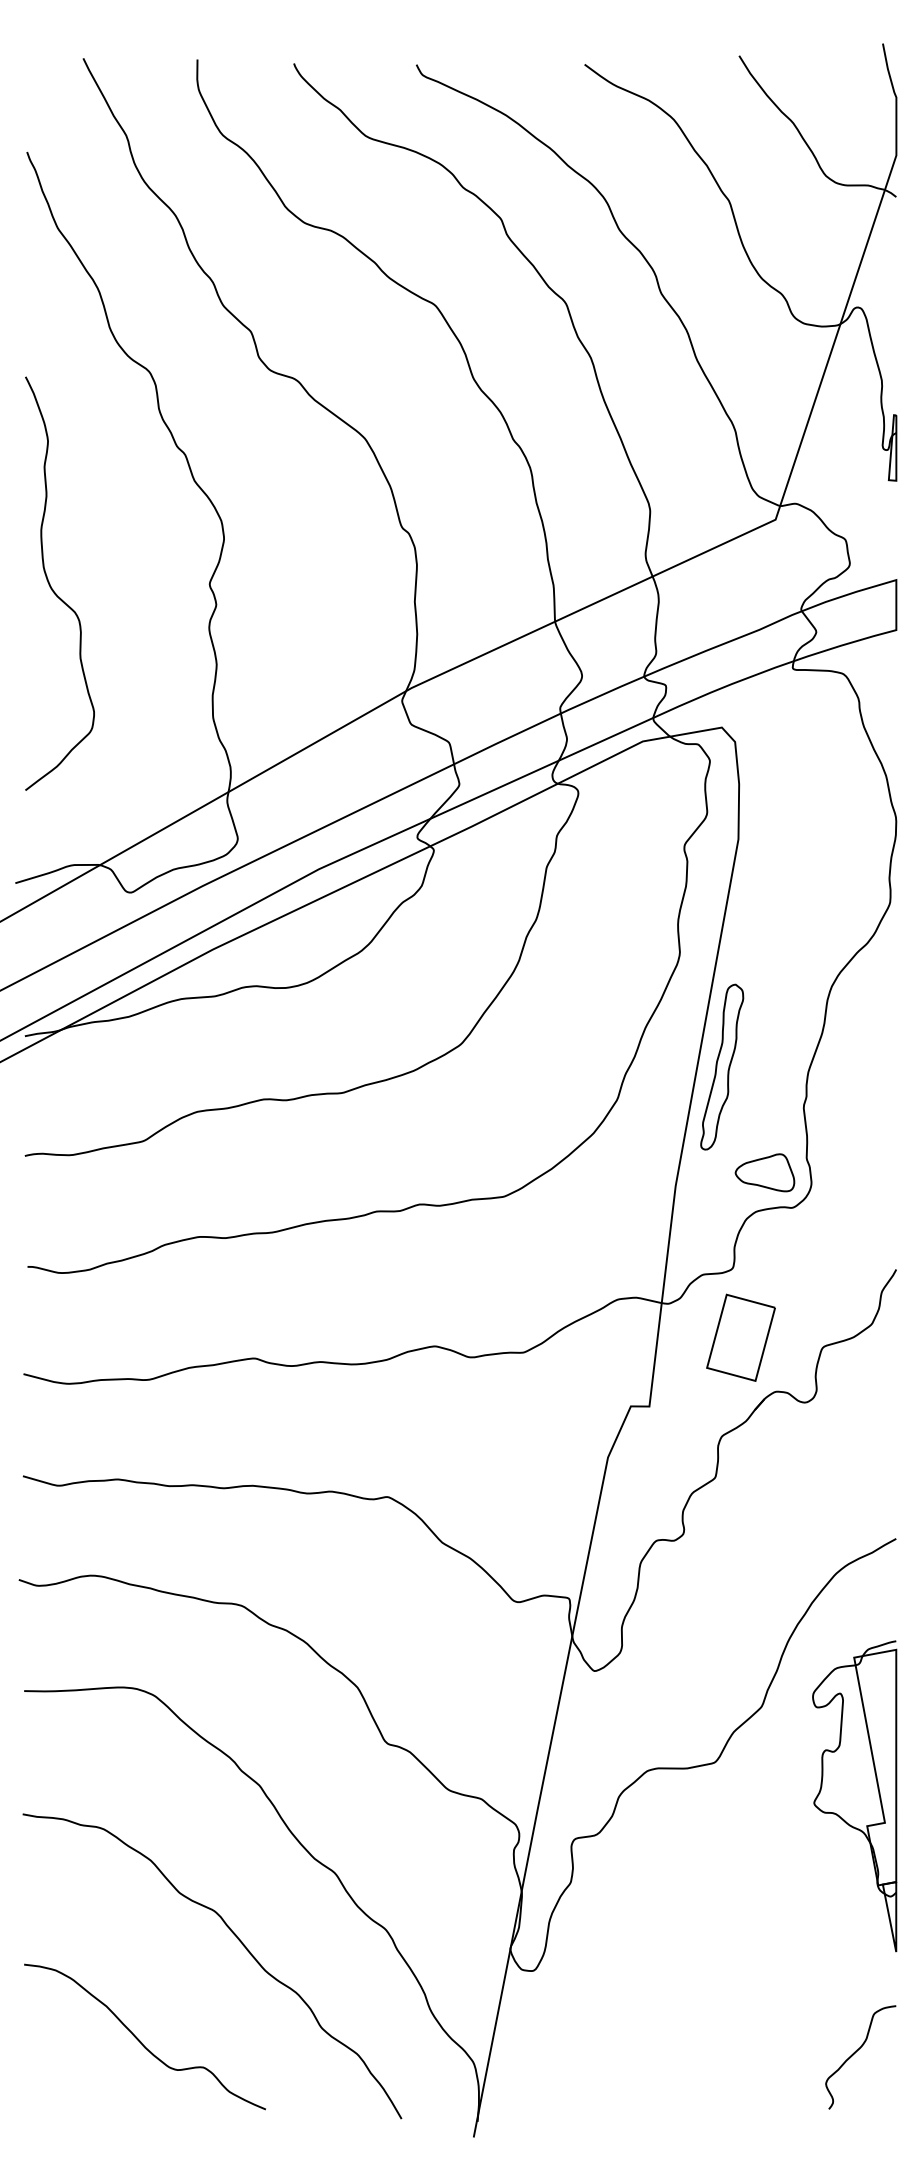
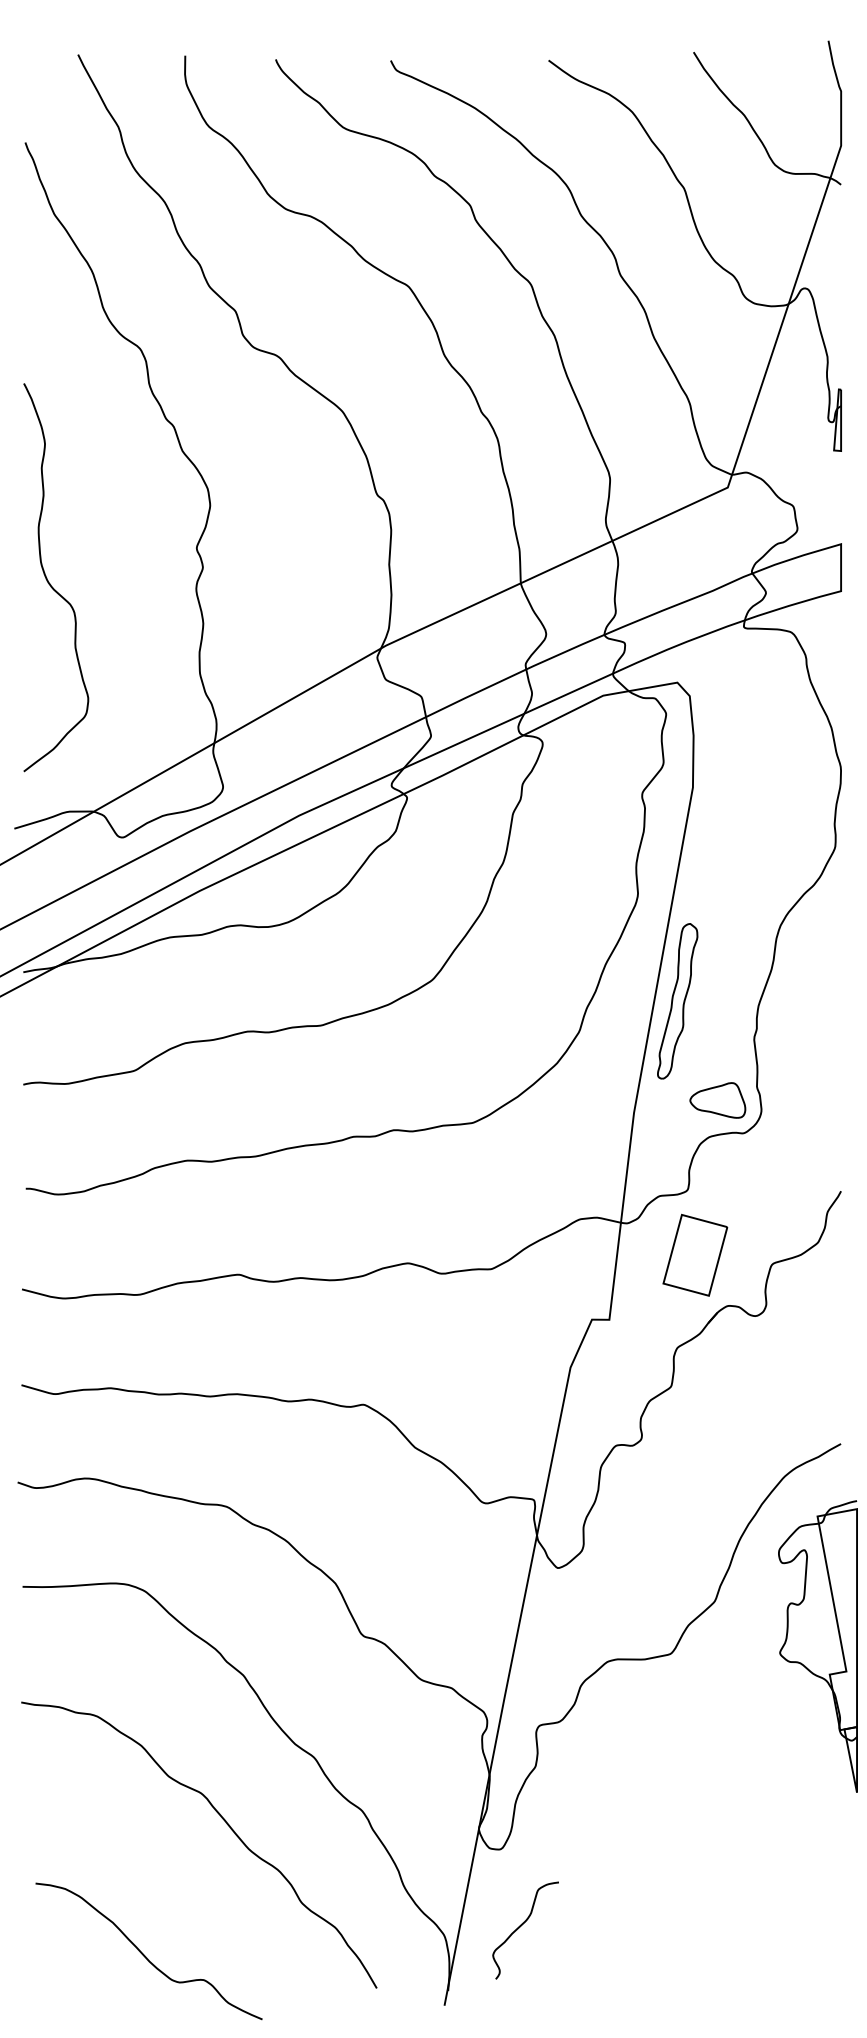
curve: (53, 589) -> (50, 583), moved
part: (854, 1796) -> (817, 1646), moved
curve: (140, 2040) -> (144, 1954), moved
curve: (856, 2053) -> (521, 1926), moved

